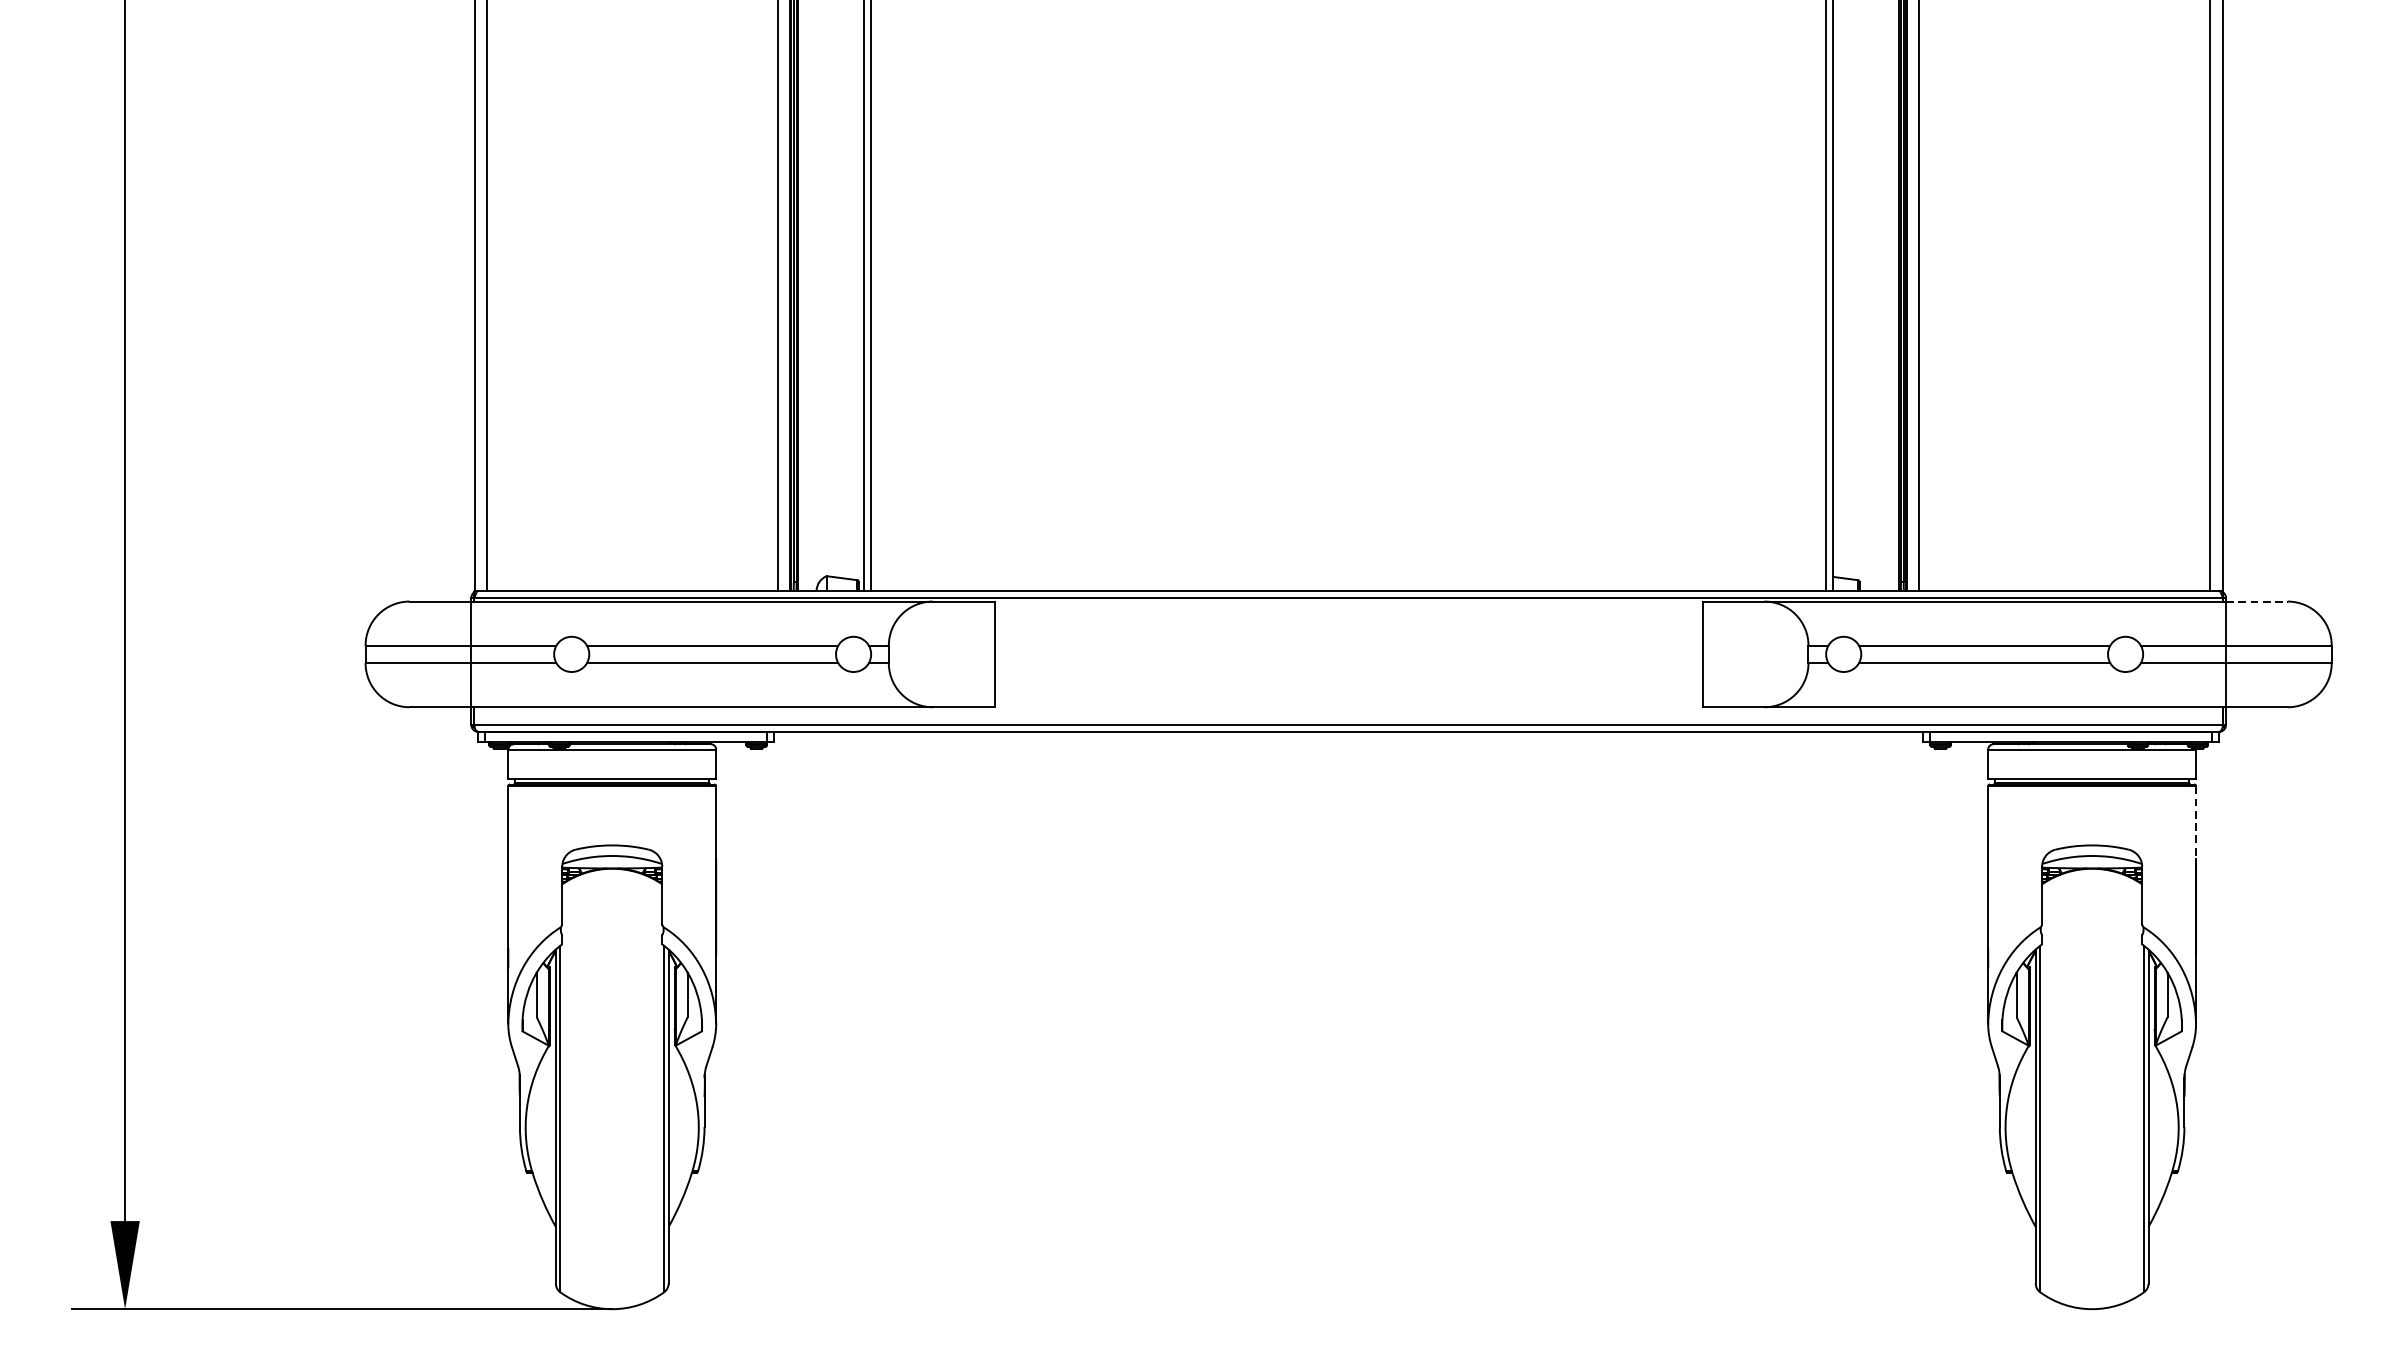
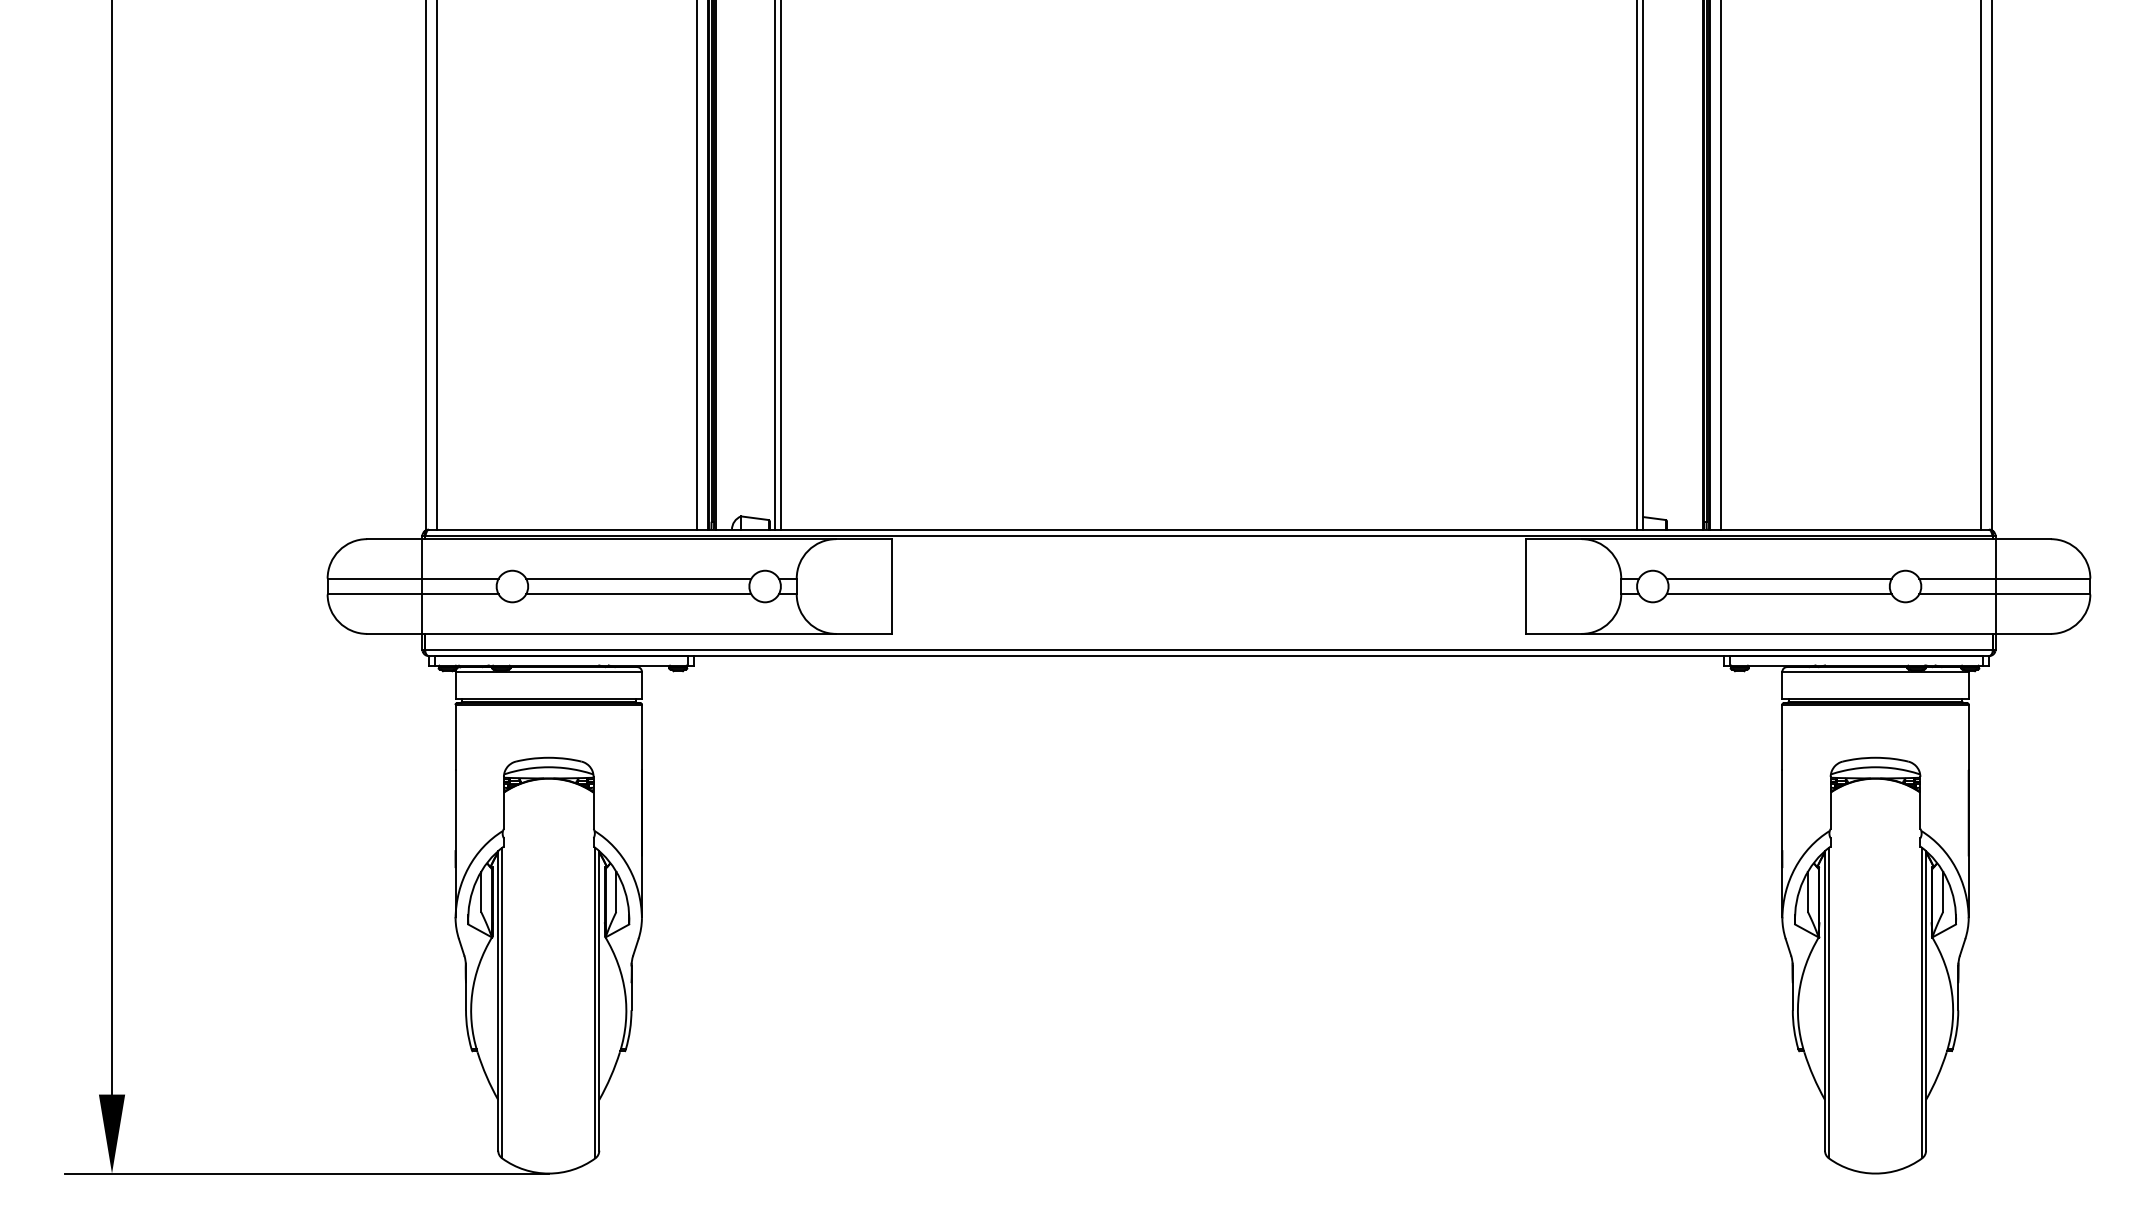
line: (2257, 601) -> (2023, 539), dashed -> solid
line: (2195, 822) -> (1968, 737), dashed -> solid

